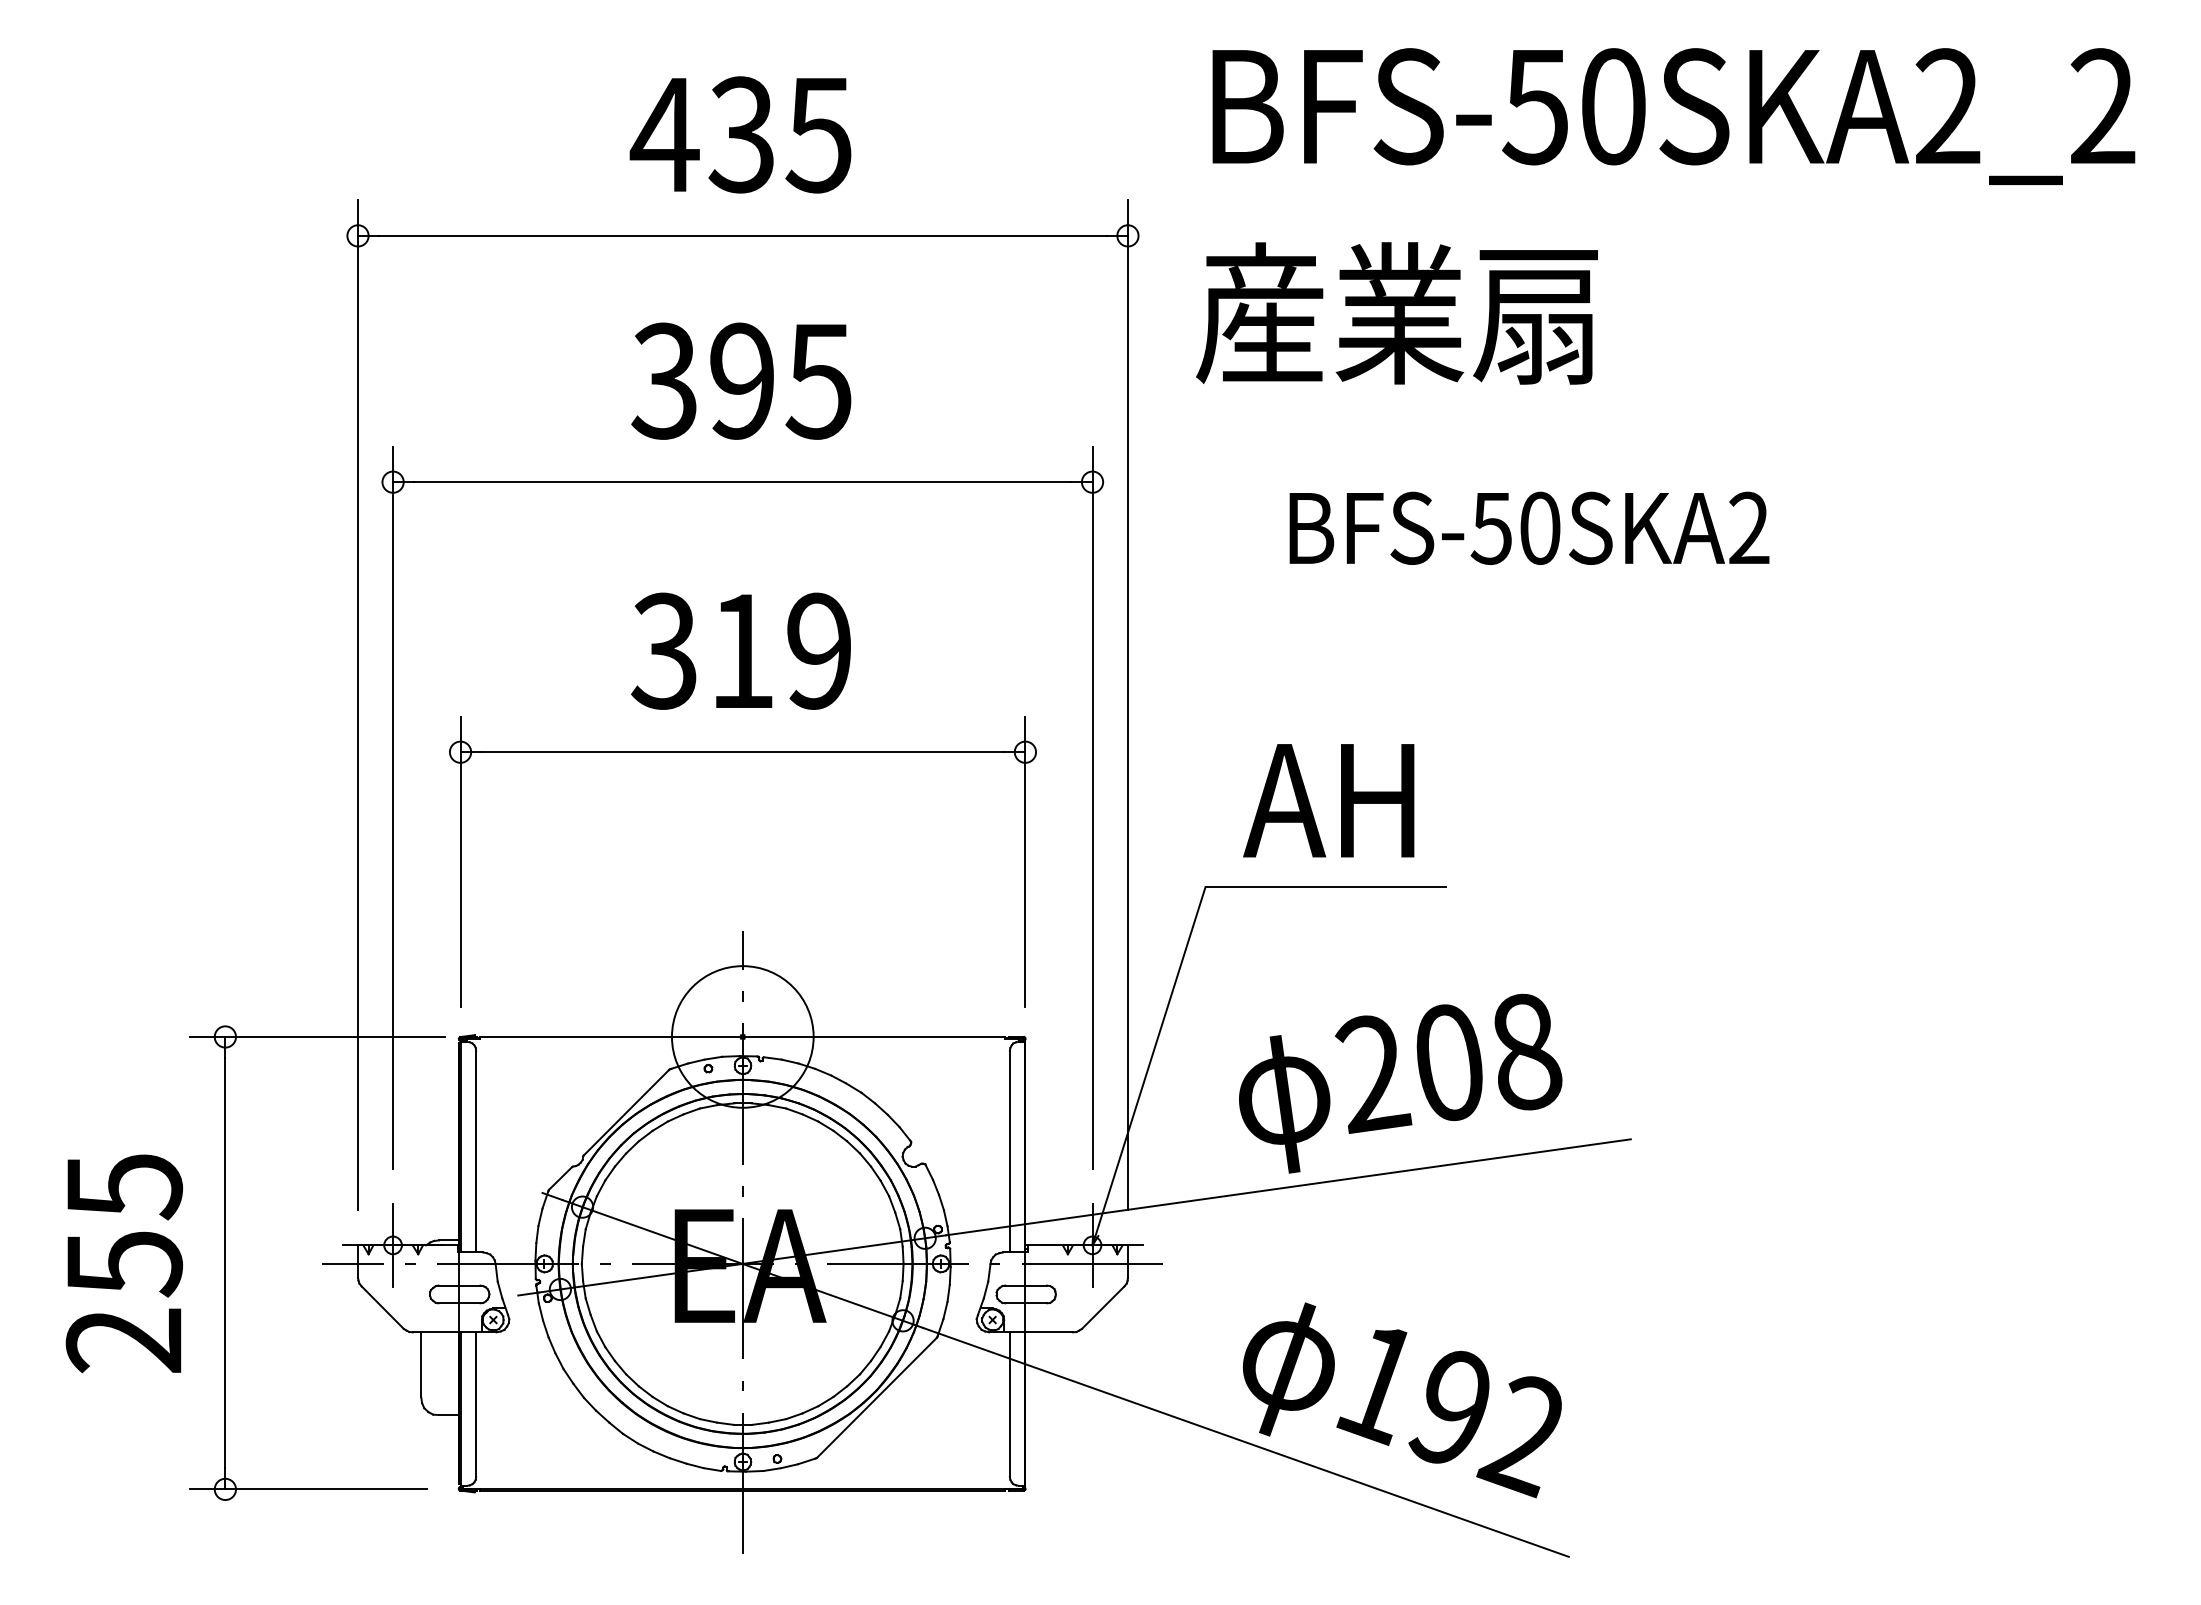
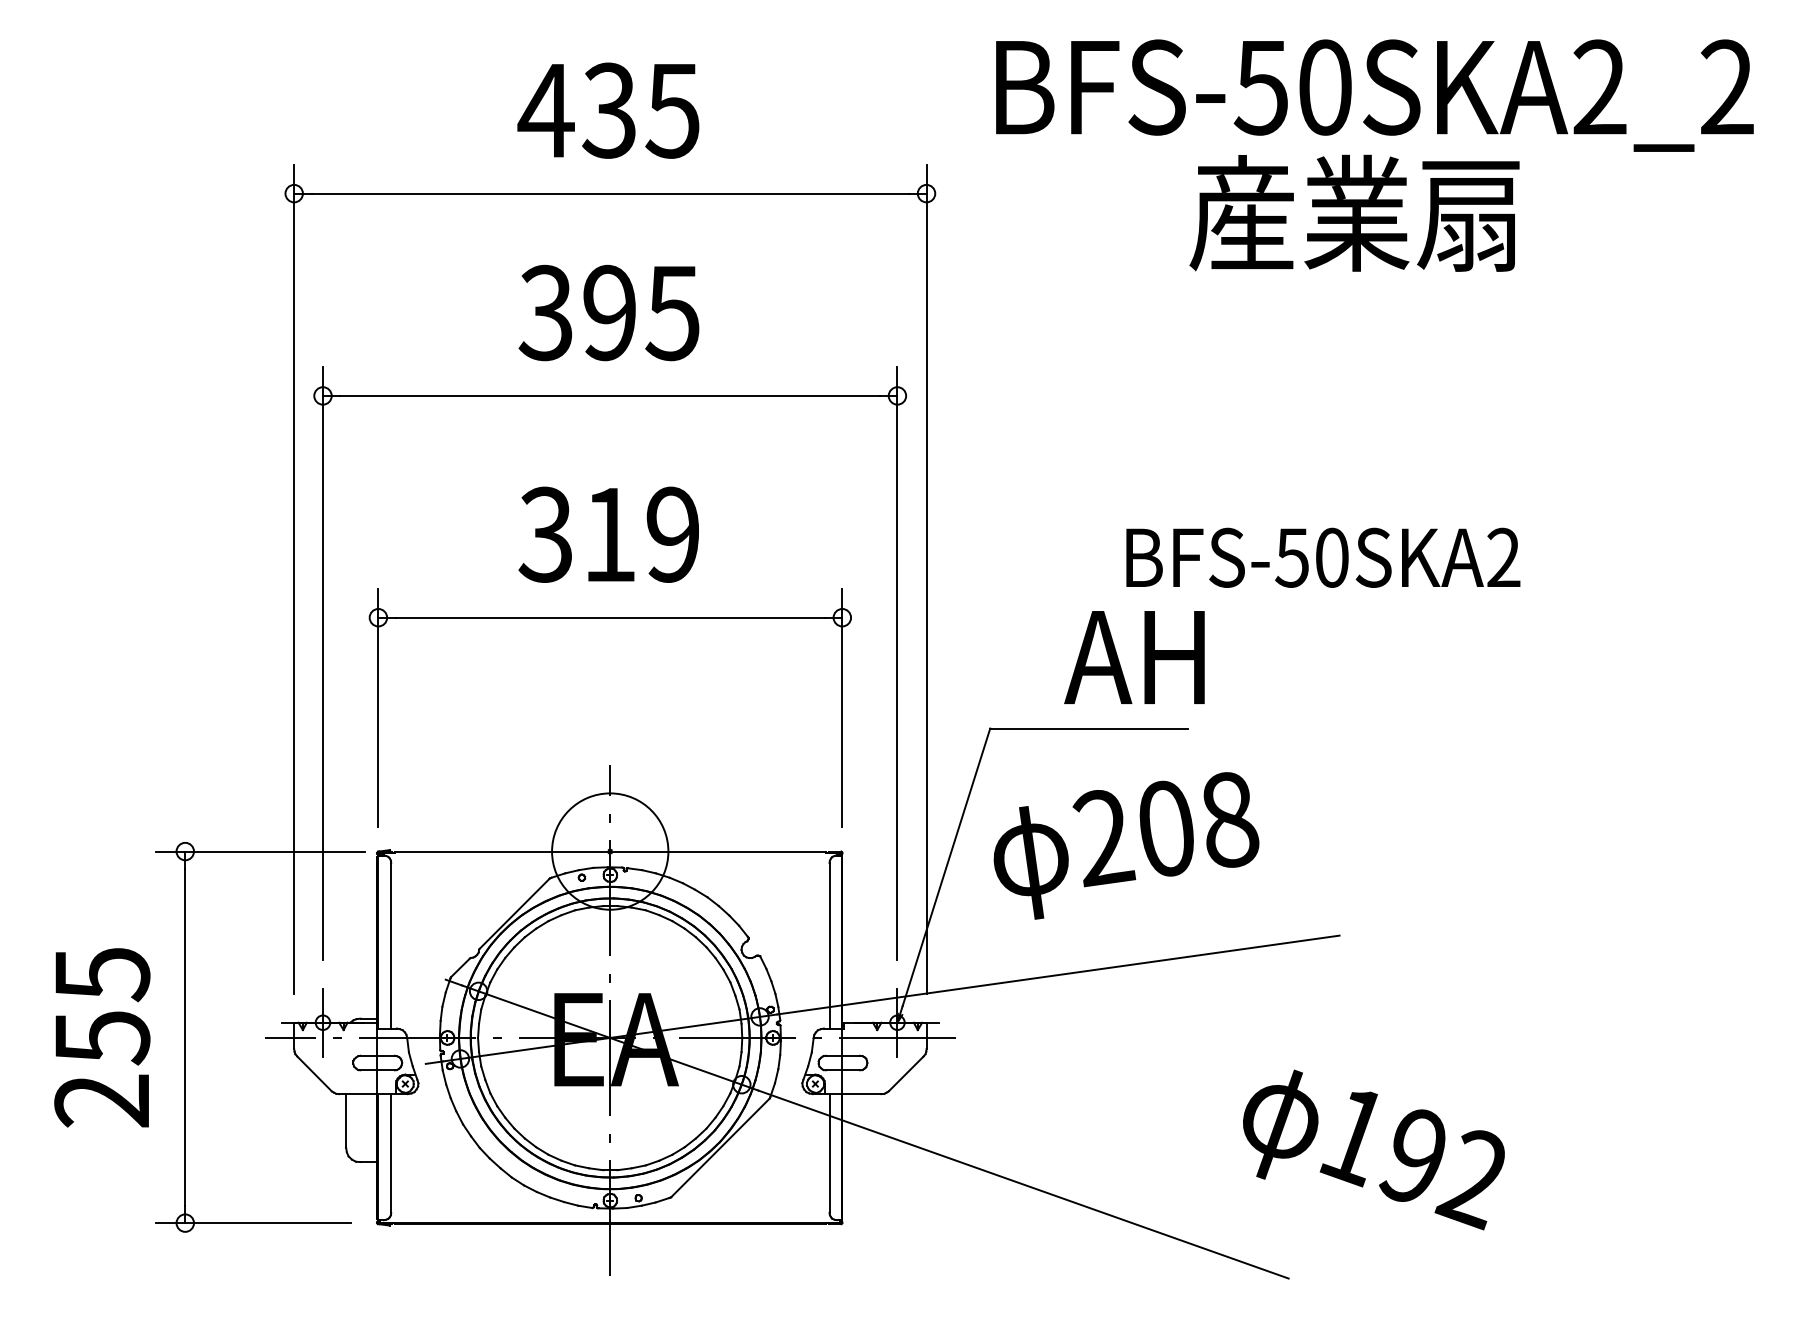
text: (1396, 312) -> (1354, 212), moved
text: (1529, 527) -> (1323, 557), moved
text: (1328, 800) -> (1134, 657), moved
text: (1400, 1083) -> (1126, 845), moved
text: (1401, 1399) -> (1373, 1149), moved

